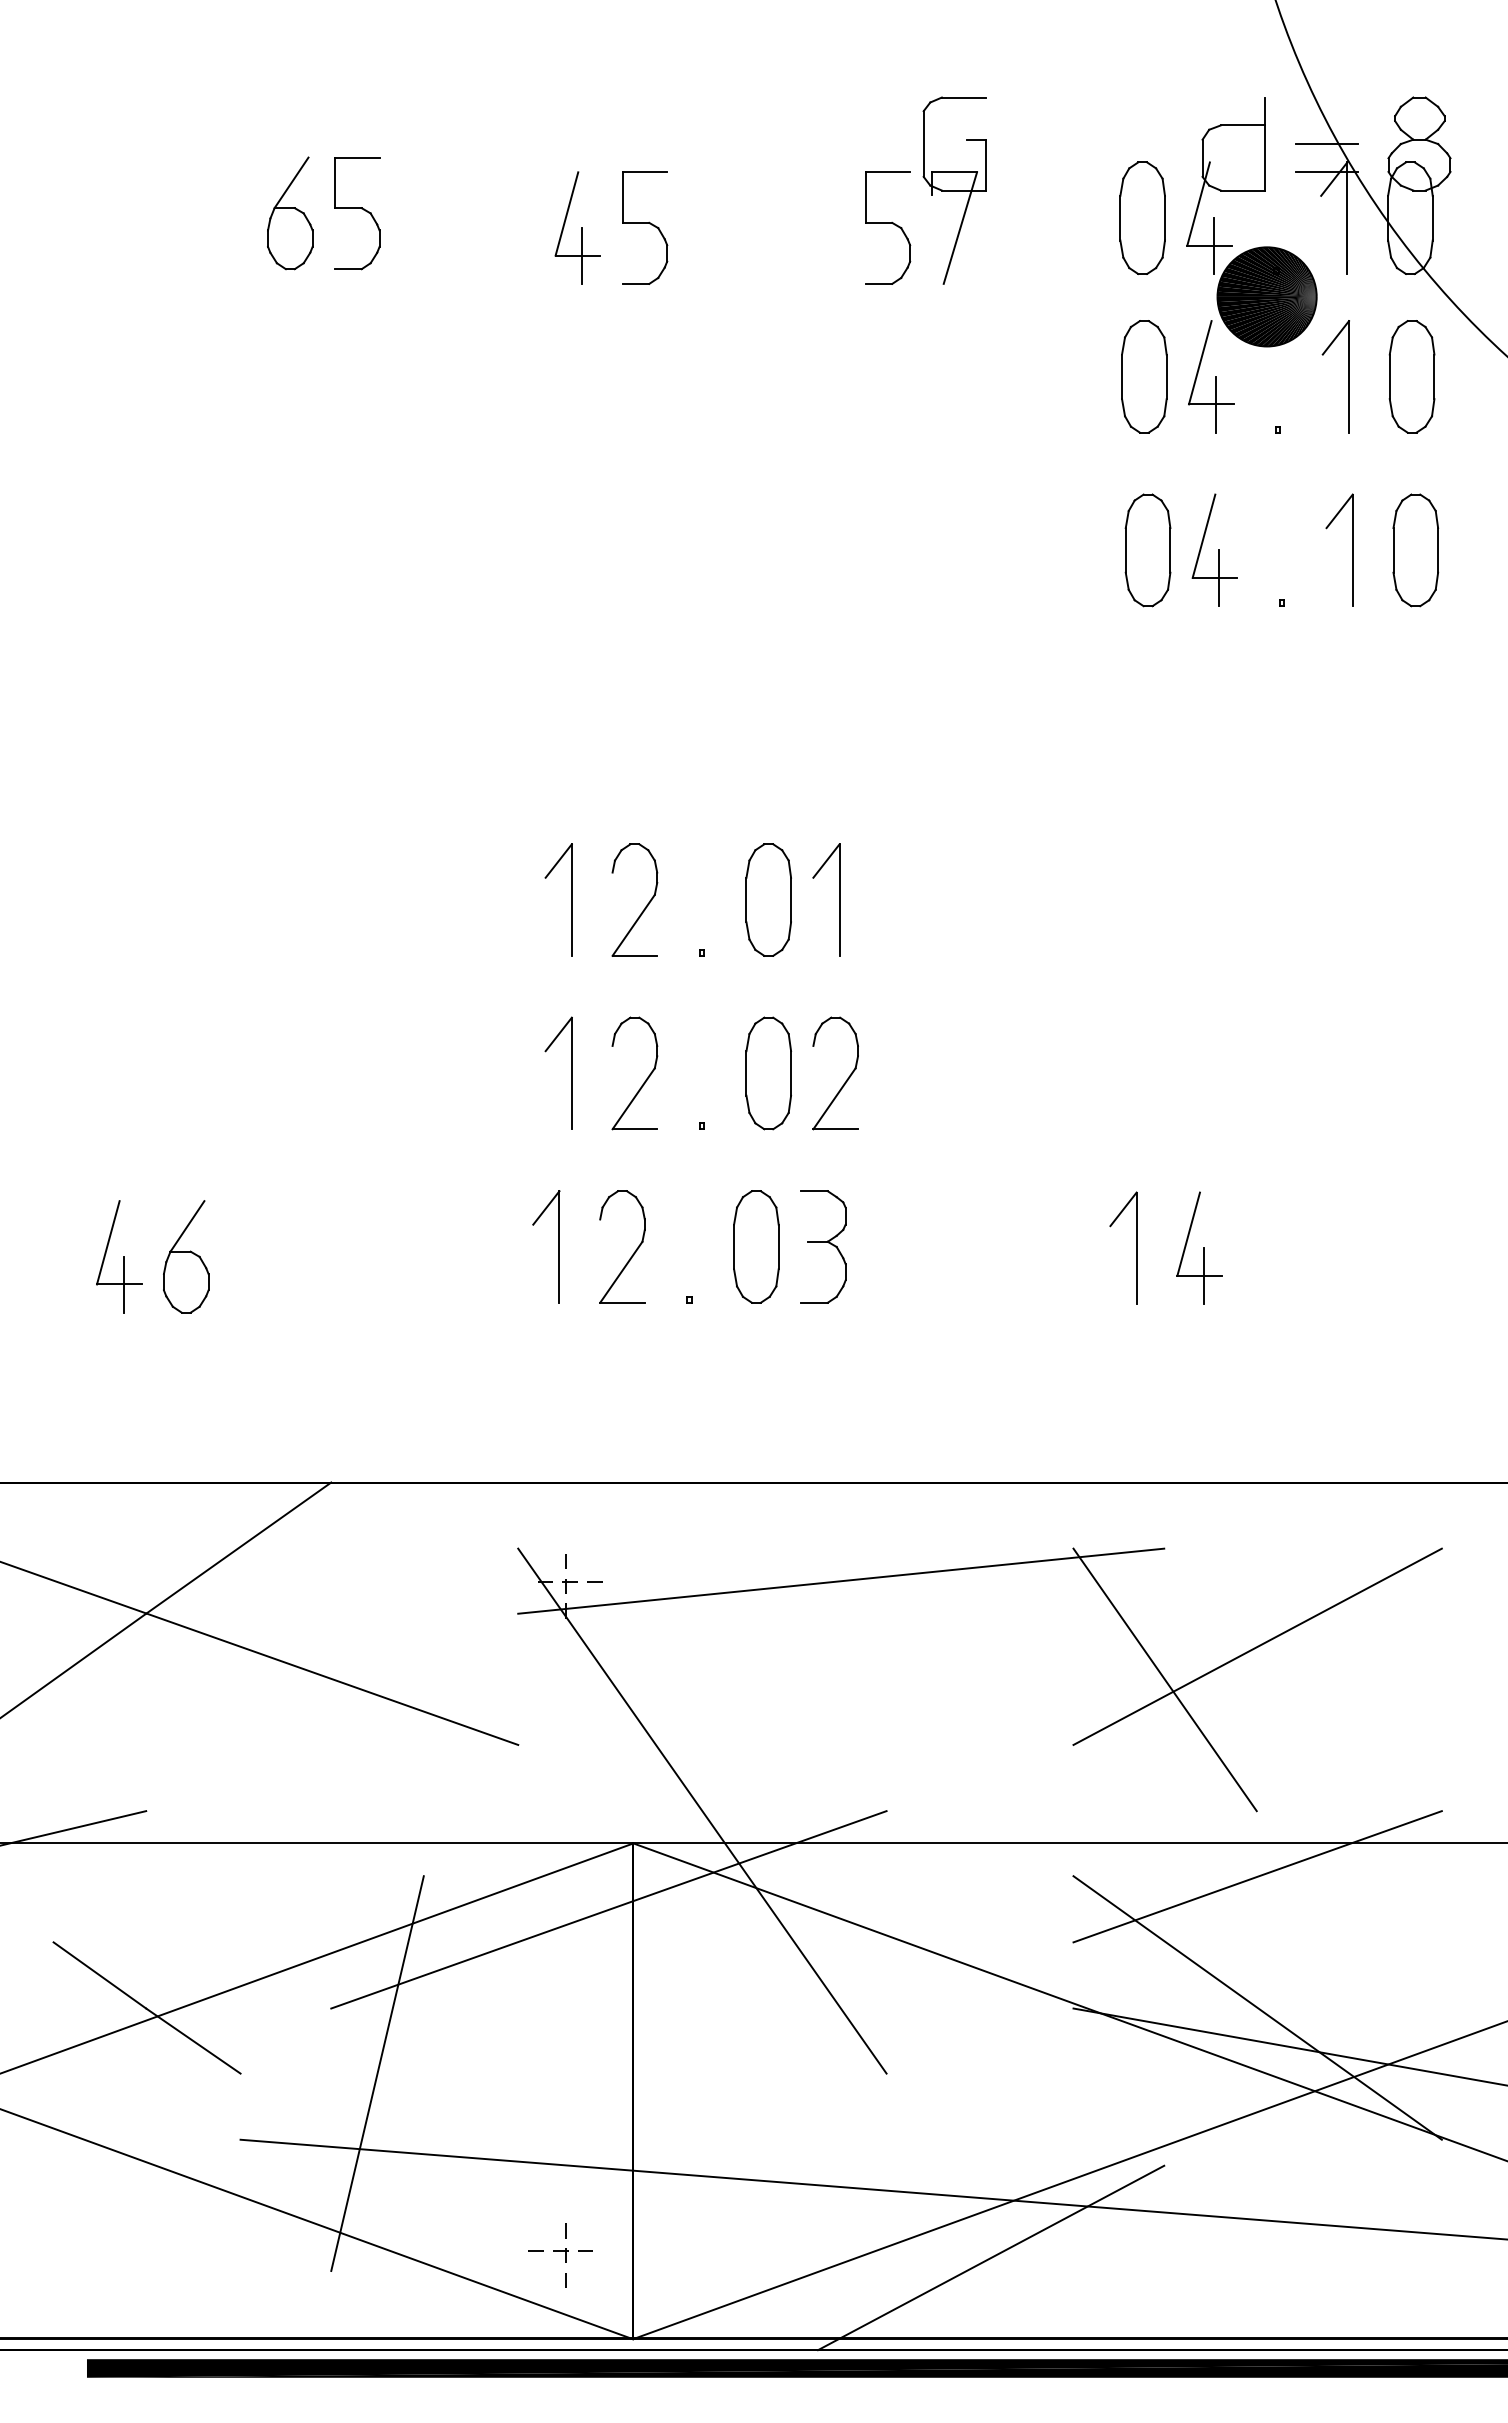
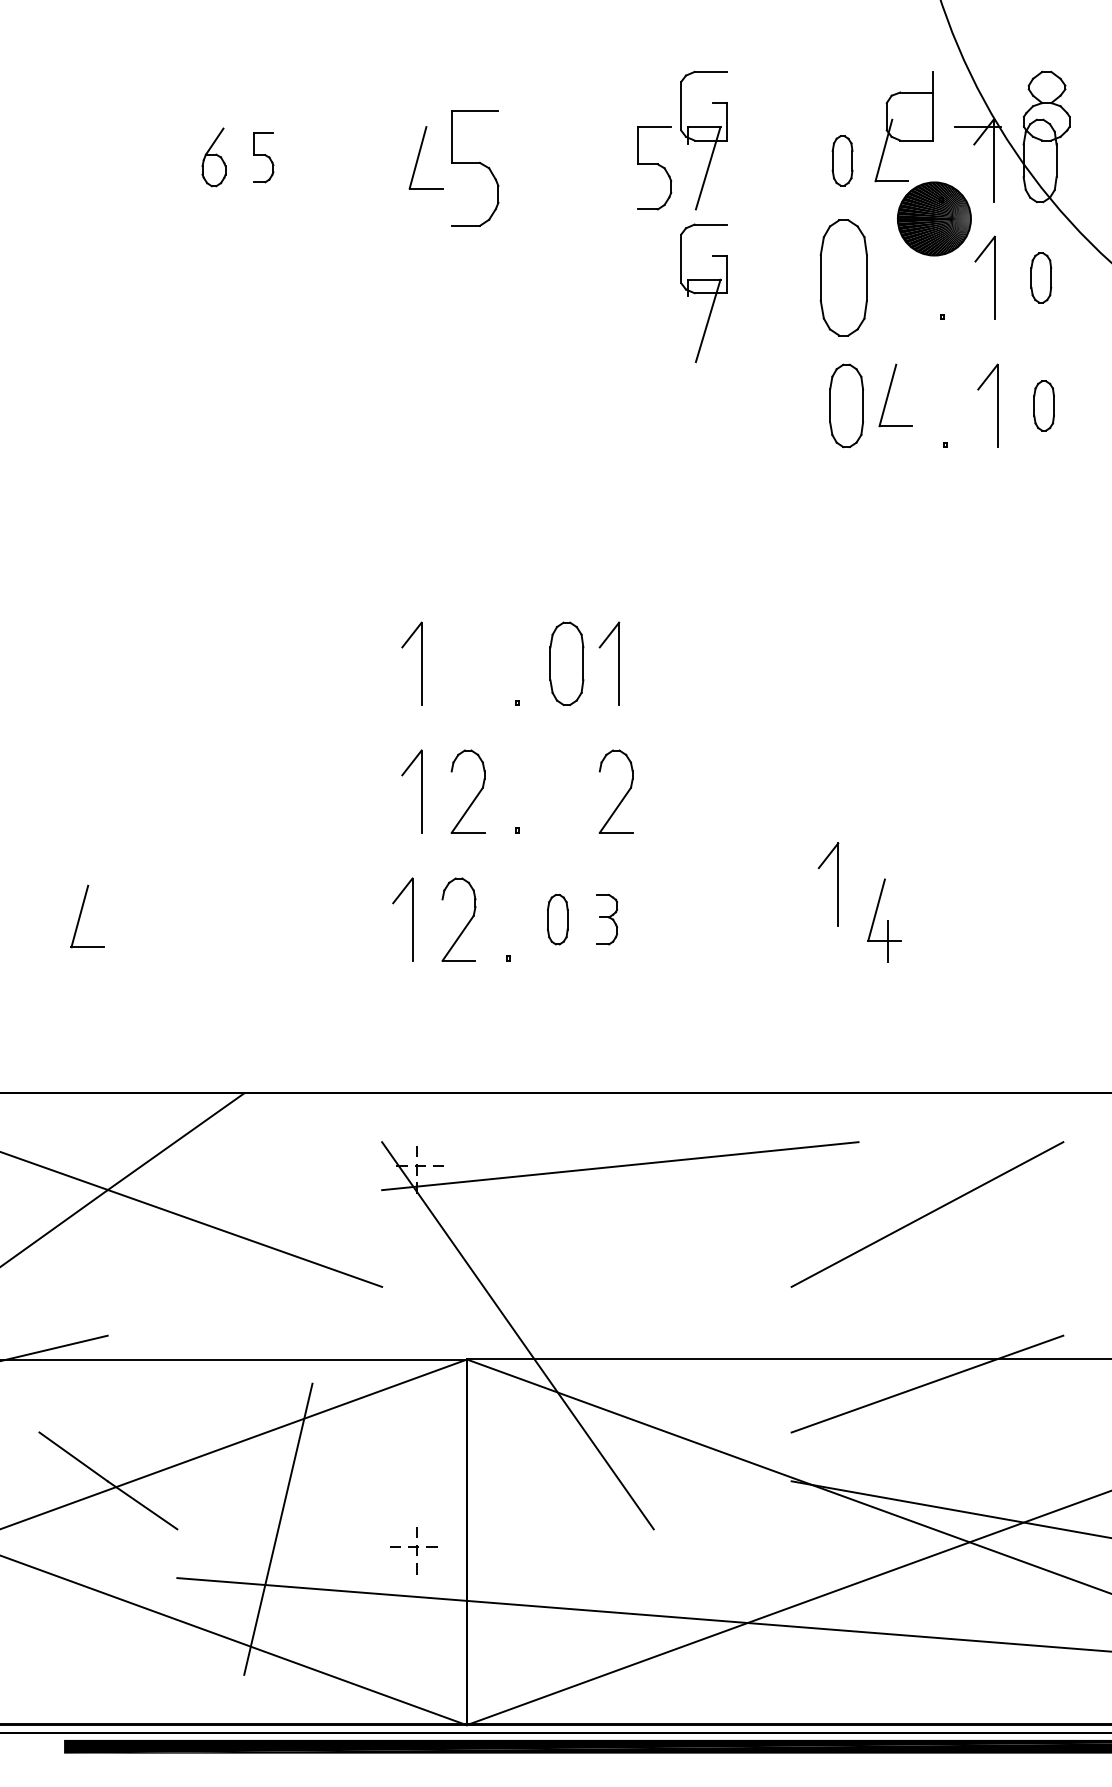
line: (1326, 144) -> (978, 106), removed
part: (290, 213) -> (214, 157), size x0.7
part: (357, 213) -> (263, 157), size x0.6
part: (1142, 217) -> (842, 160), size x0.6
part: (645, 227) -> (475, 167), size x1.4
line: (1214, 245) -> (895, 181), removed
line: (582, 255) -> (429, 188), removed
part: (1144, 376) -> (843, 277), size x1.4
part: (1211, 376) -> (893, 277), removed
part: (1411, 376) -> (1040, 277), size x0.6
part: (954, 397) -> (703, 293), added
part: (1415, 550) -> (1043, 406), size x0.6
line: (1219, 578) -> (899, 426), removed
part: (645, 906) -> (475, 668), removed
part: (768, 1073) -> (566, 791), removed
part: (756, 1246) -> (557, 919), size x0.6
part: (823, 1246) -> (607, 919), size x0.6
part: (1136, 1247) -> (838, 883), moved
part: (186, 1256) -> (137, 926), removed
line: (123, 1284) -> (91, 947), removed
line: (1164, 1679) -> (858, 1238), removed
line: (608, 1909) -> (448, 1408), removed
line: (1257, 2007) -> (927, 1480), removed
part: (560, 2255) -> (413, 1550), moved
line: (991, 2257) -> (731, 1664), removed

